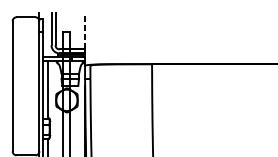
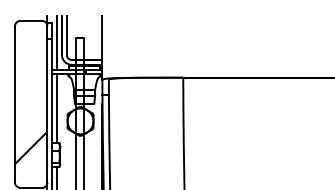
line: (85, 30) -> (102, 37), dashed -> solid
line: (47, 34) -> (57, 42), added
hatch: (26, 122) -> (31, 147), added

